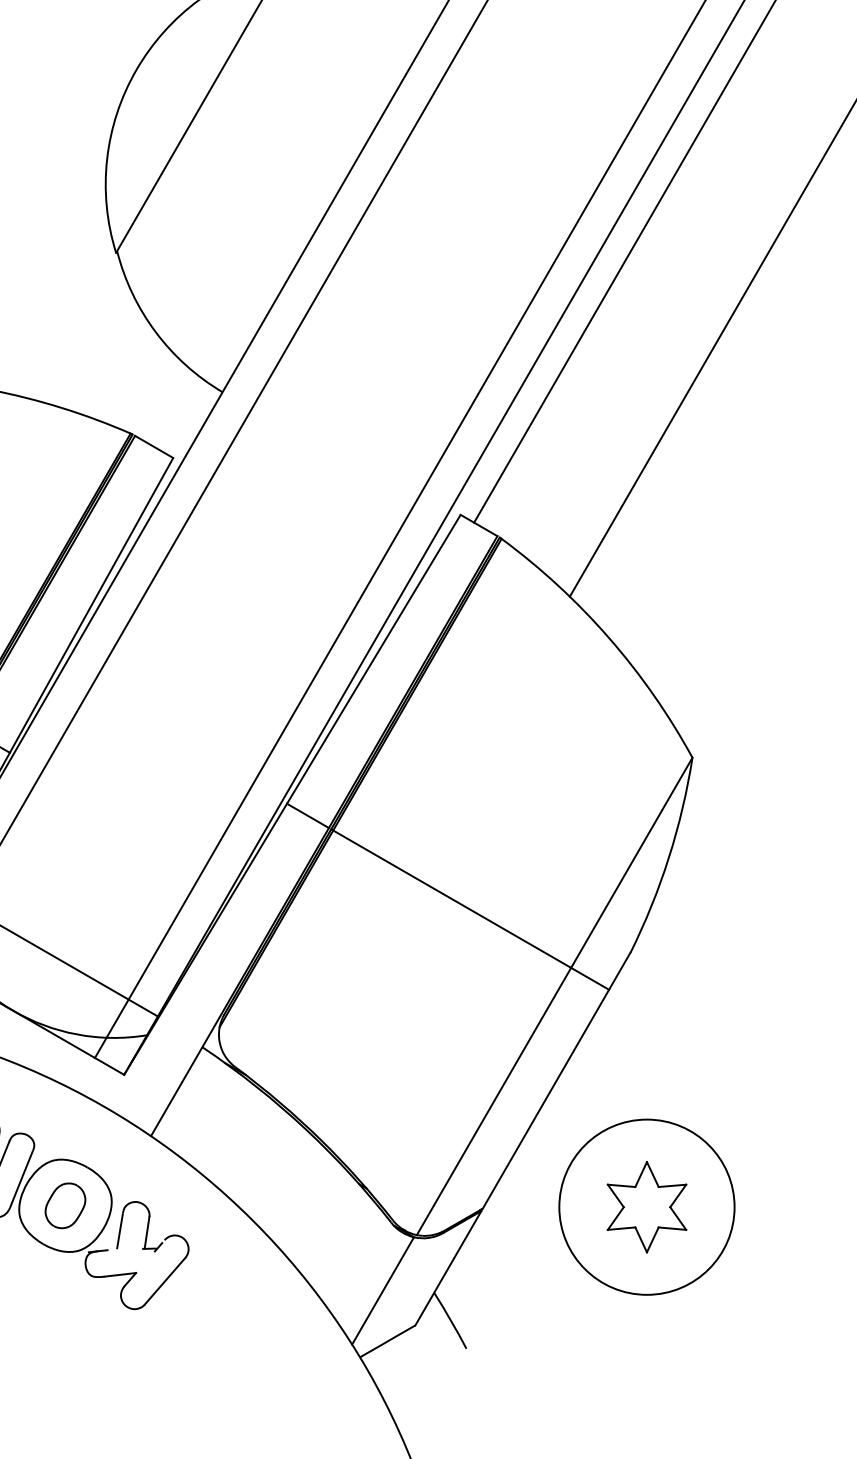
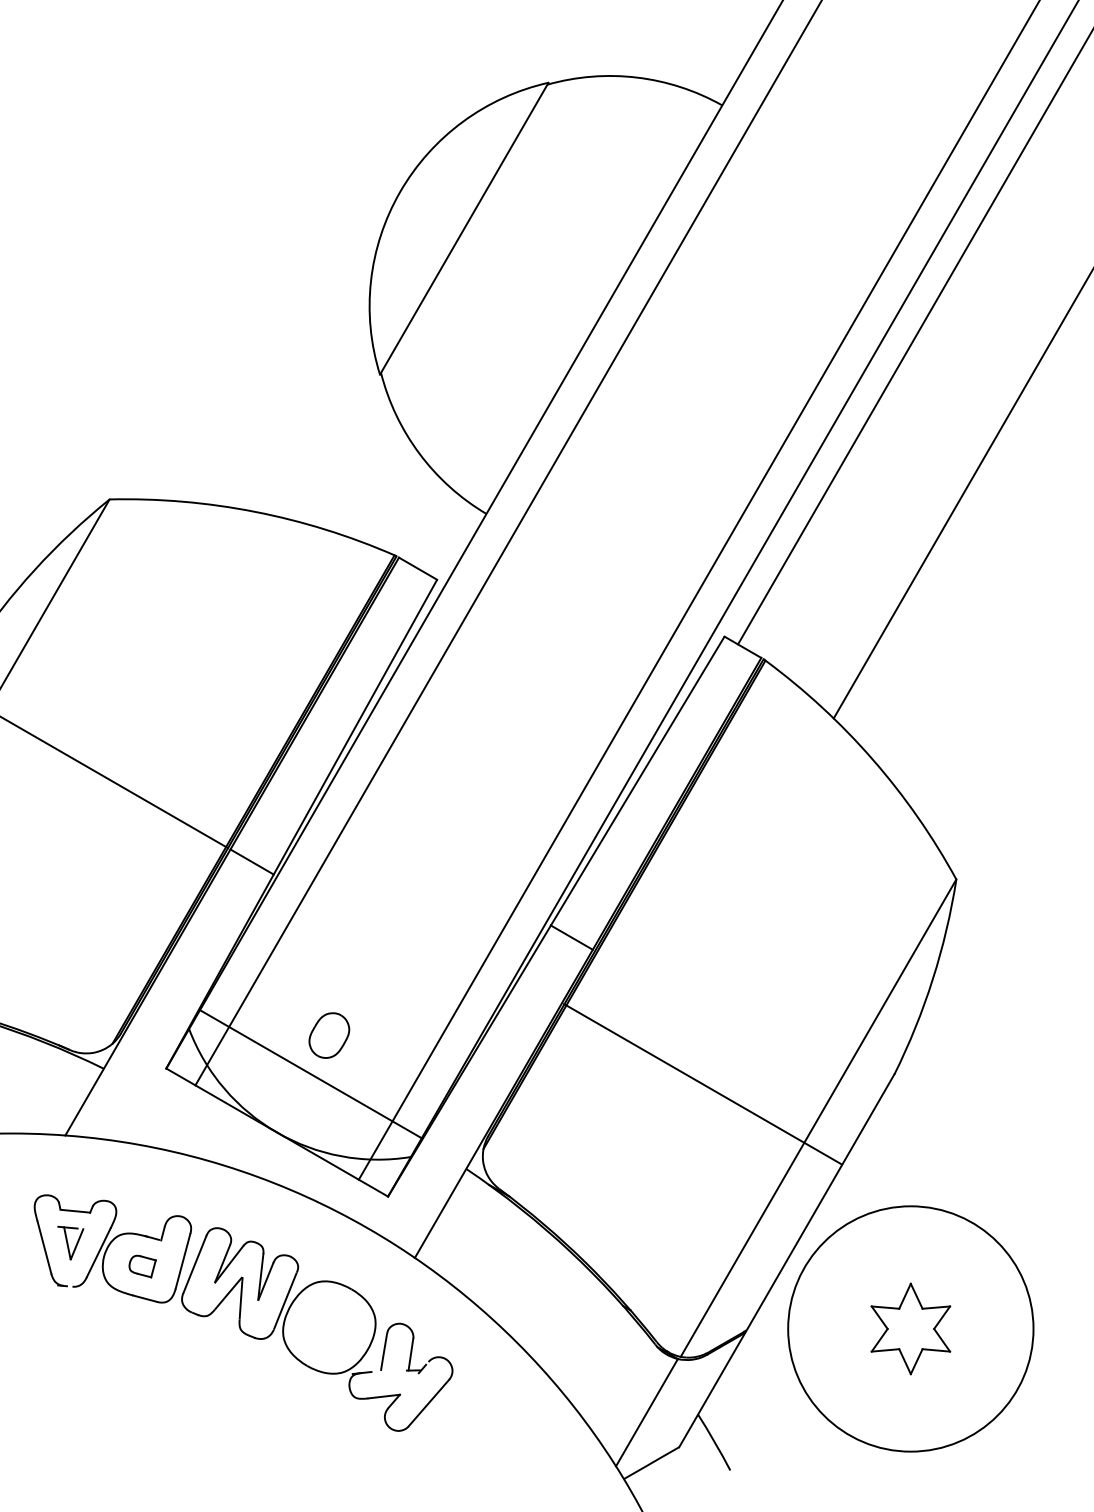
line: (469, 909) -> (702, 1084), moved
part: (65, 1205) -> (329, 1035), moved
circle: (646, 1206) -> (910, 1328), size x1.4

